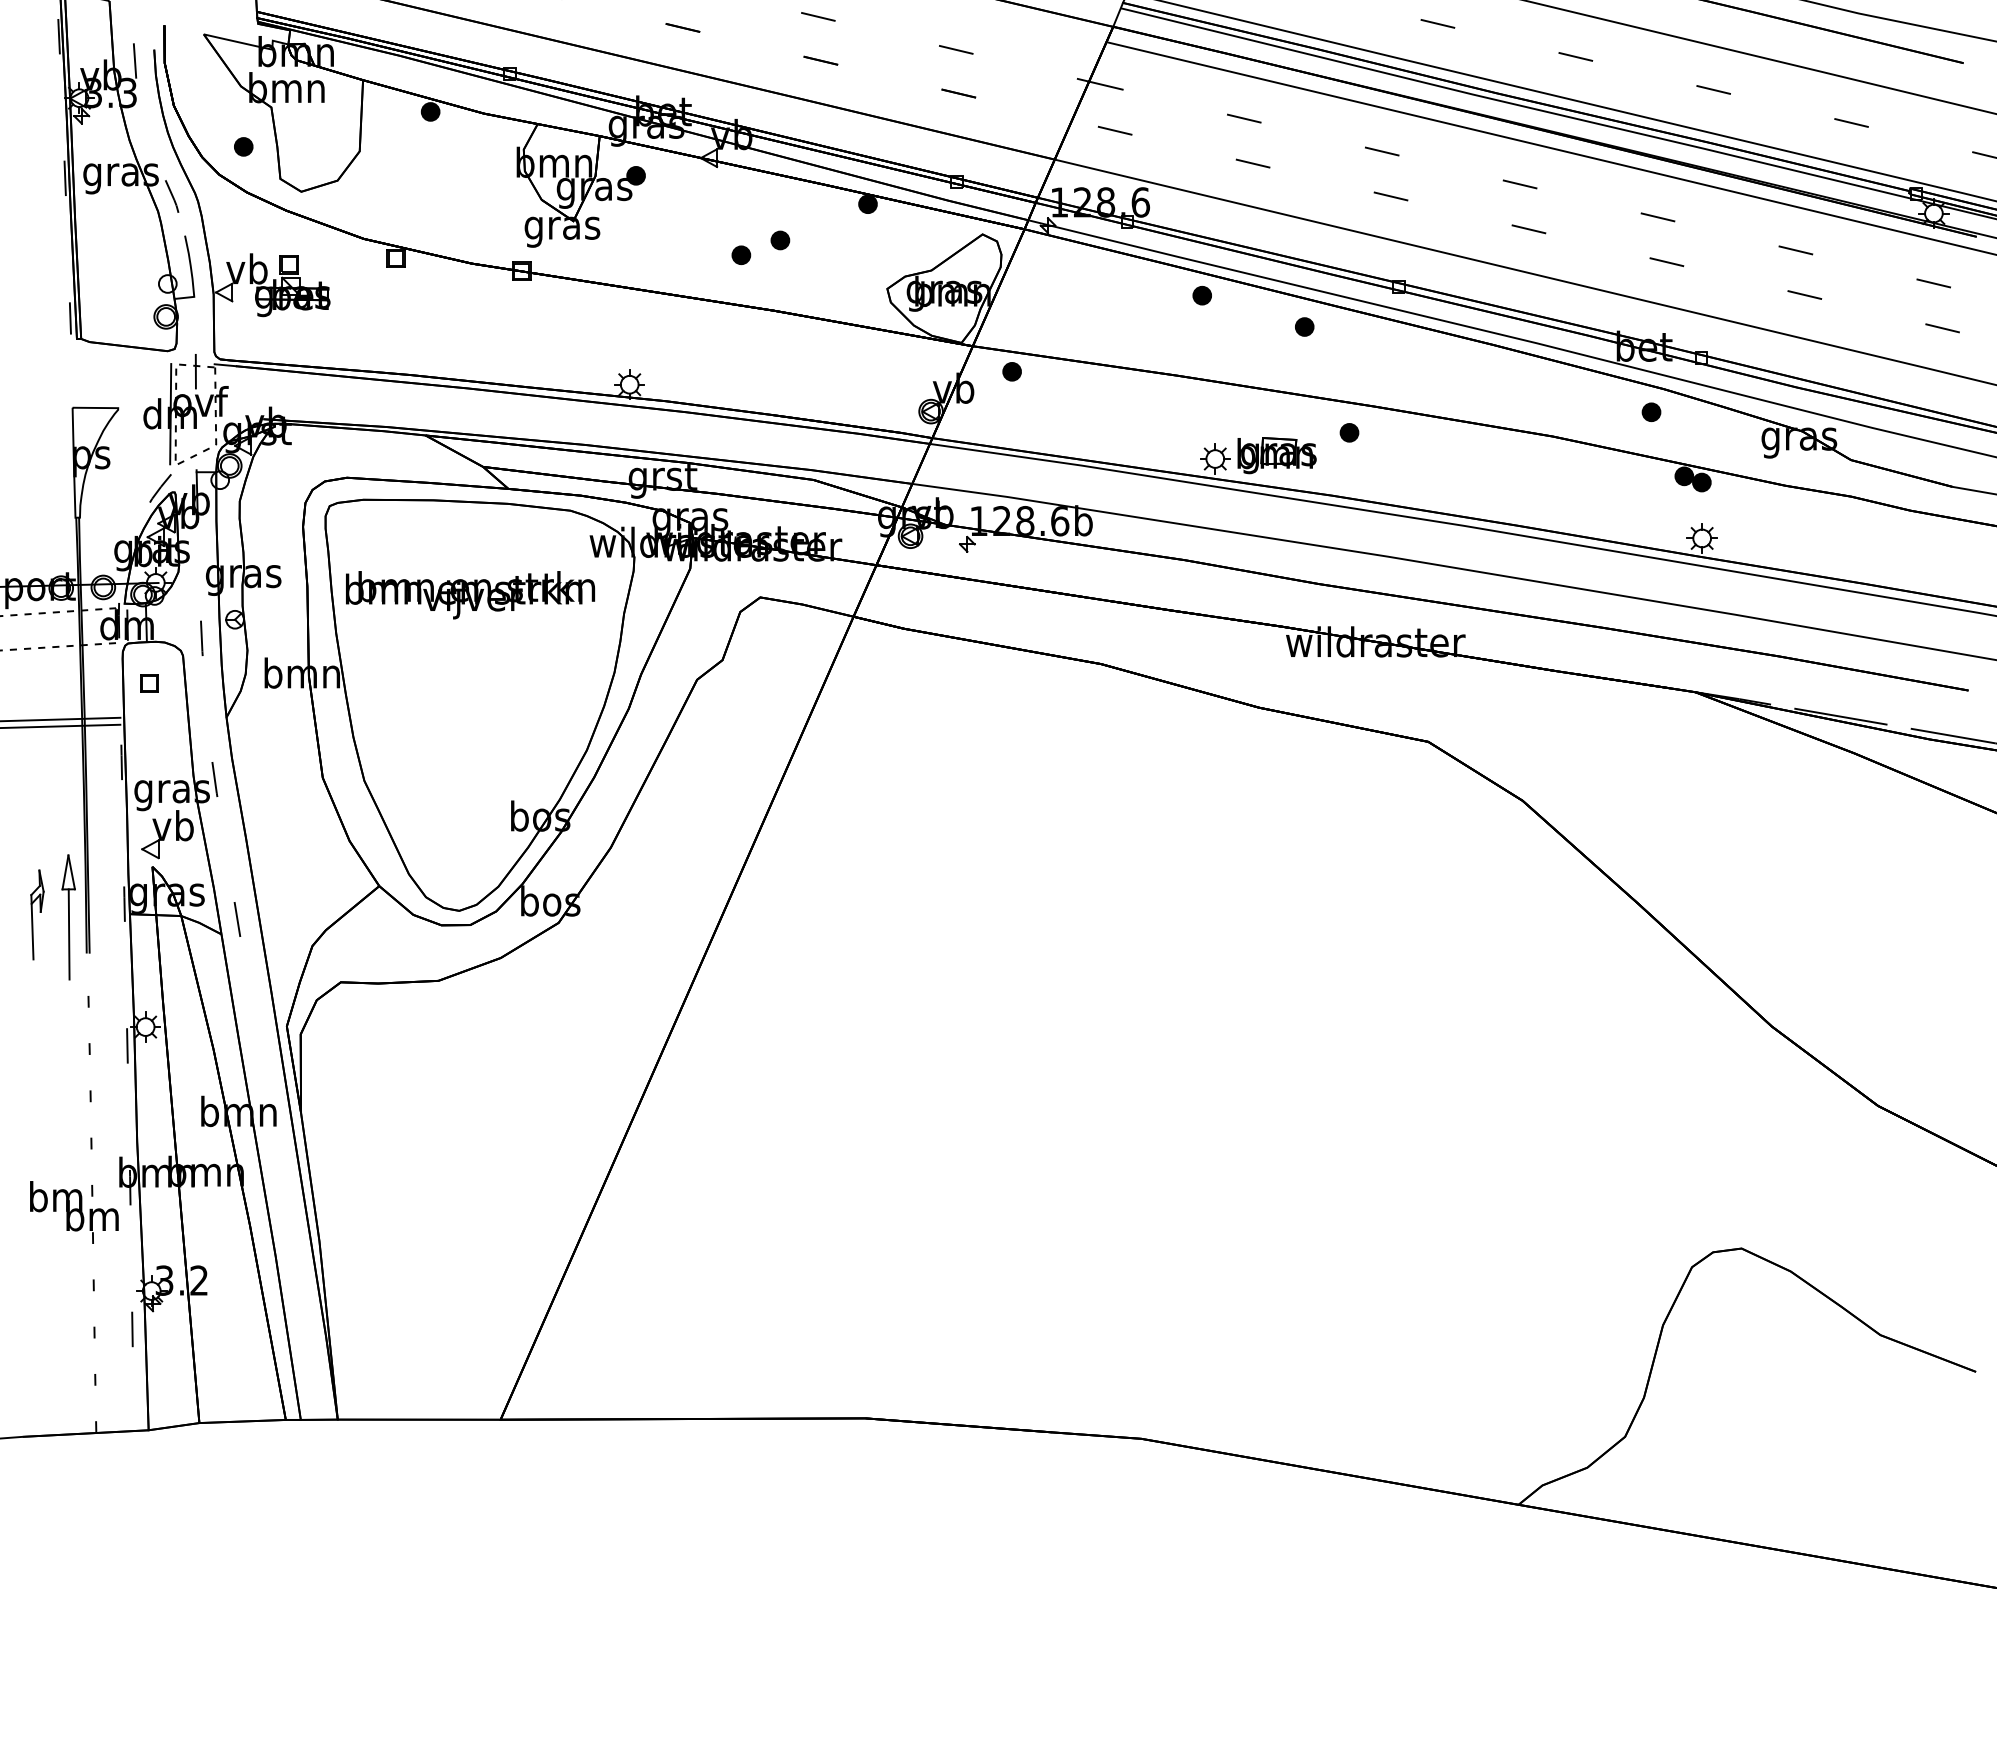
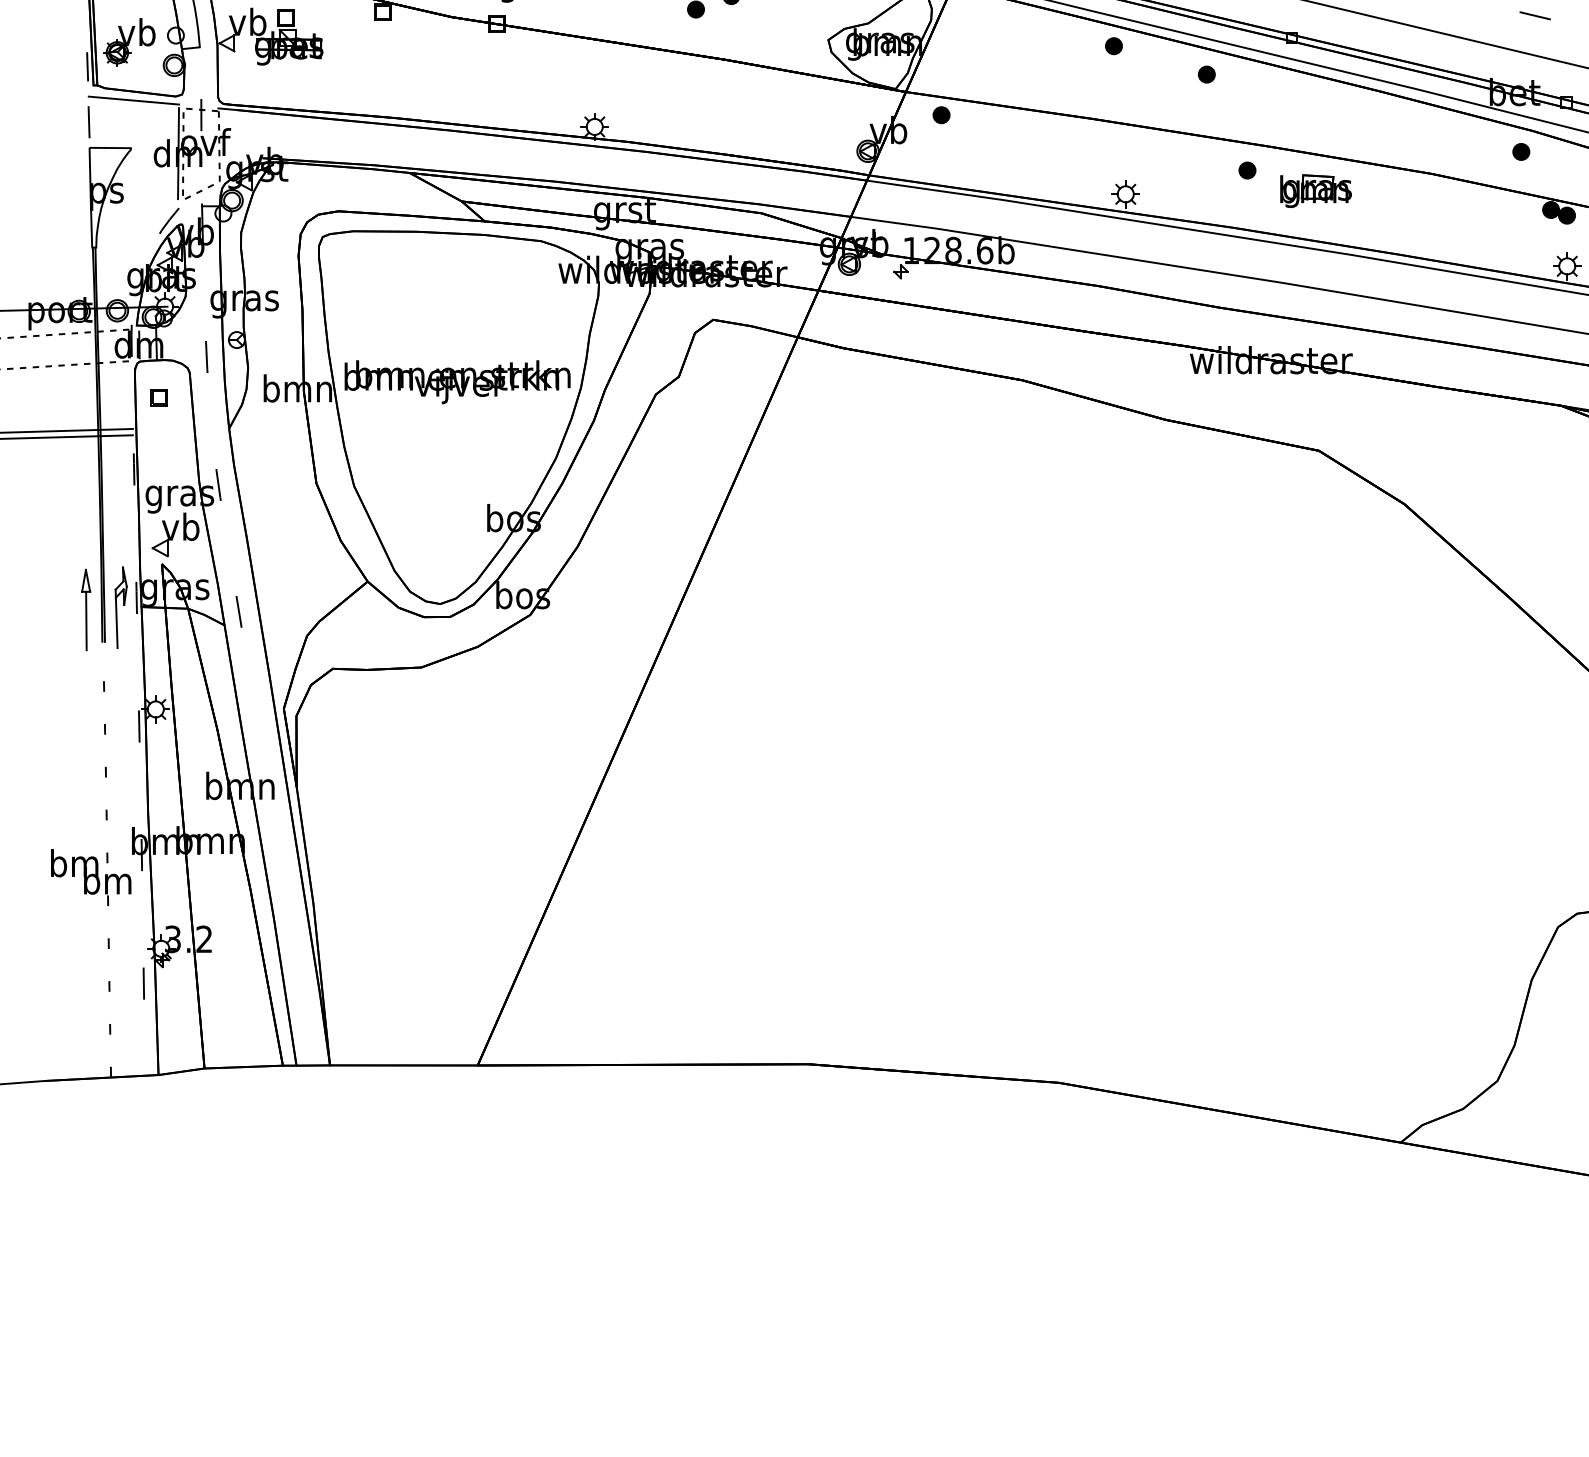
part: (116, 291) -> (129, 42), added
line: (121, 355) -> (133, 100), added
line: (71, 379) -> (88, 122), added
part: (1276, 455) -> (1315, 191), moved
text: (470, 595) -> (457, 382), moved
part: (37, 914) -> (121, 607), moved
part: (68, 917) -> (85, 610), size x0.71

